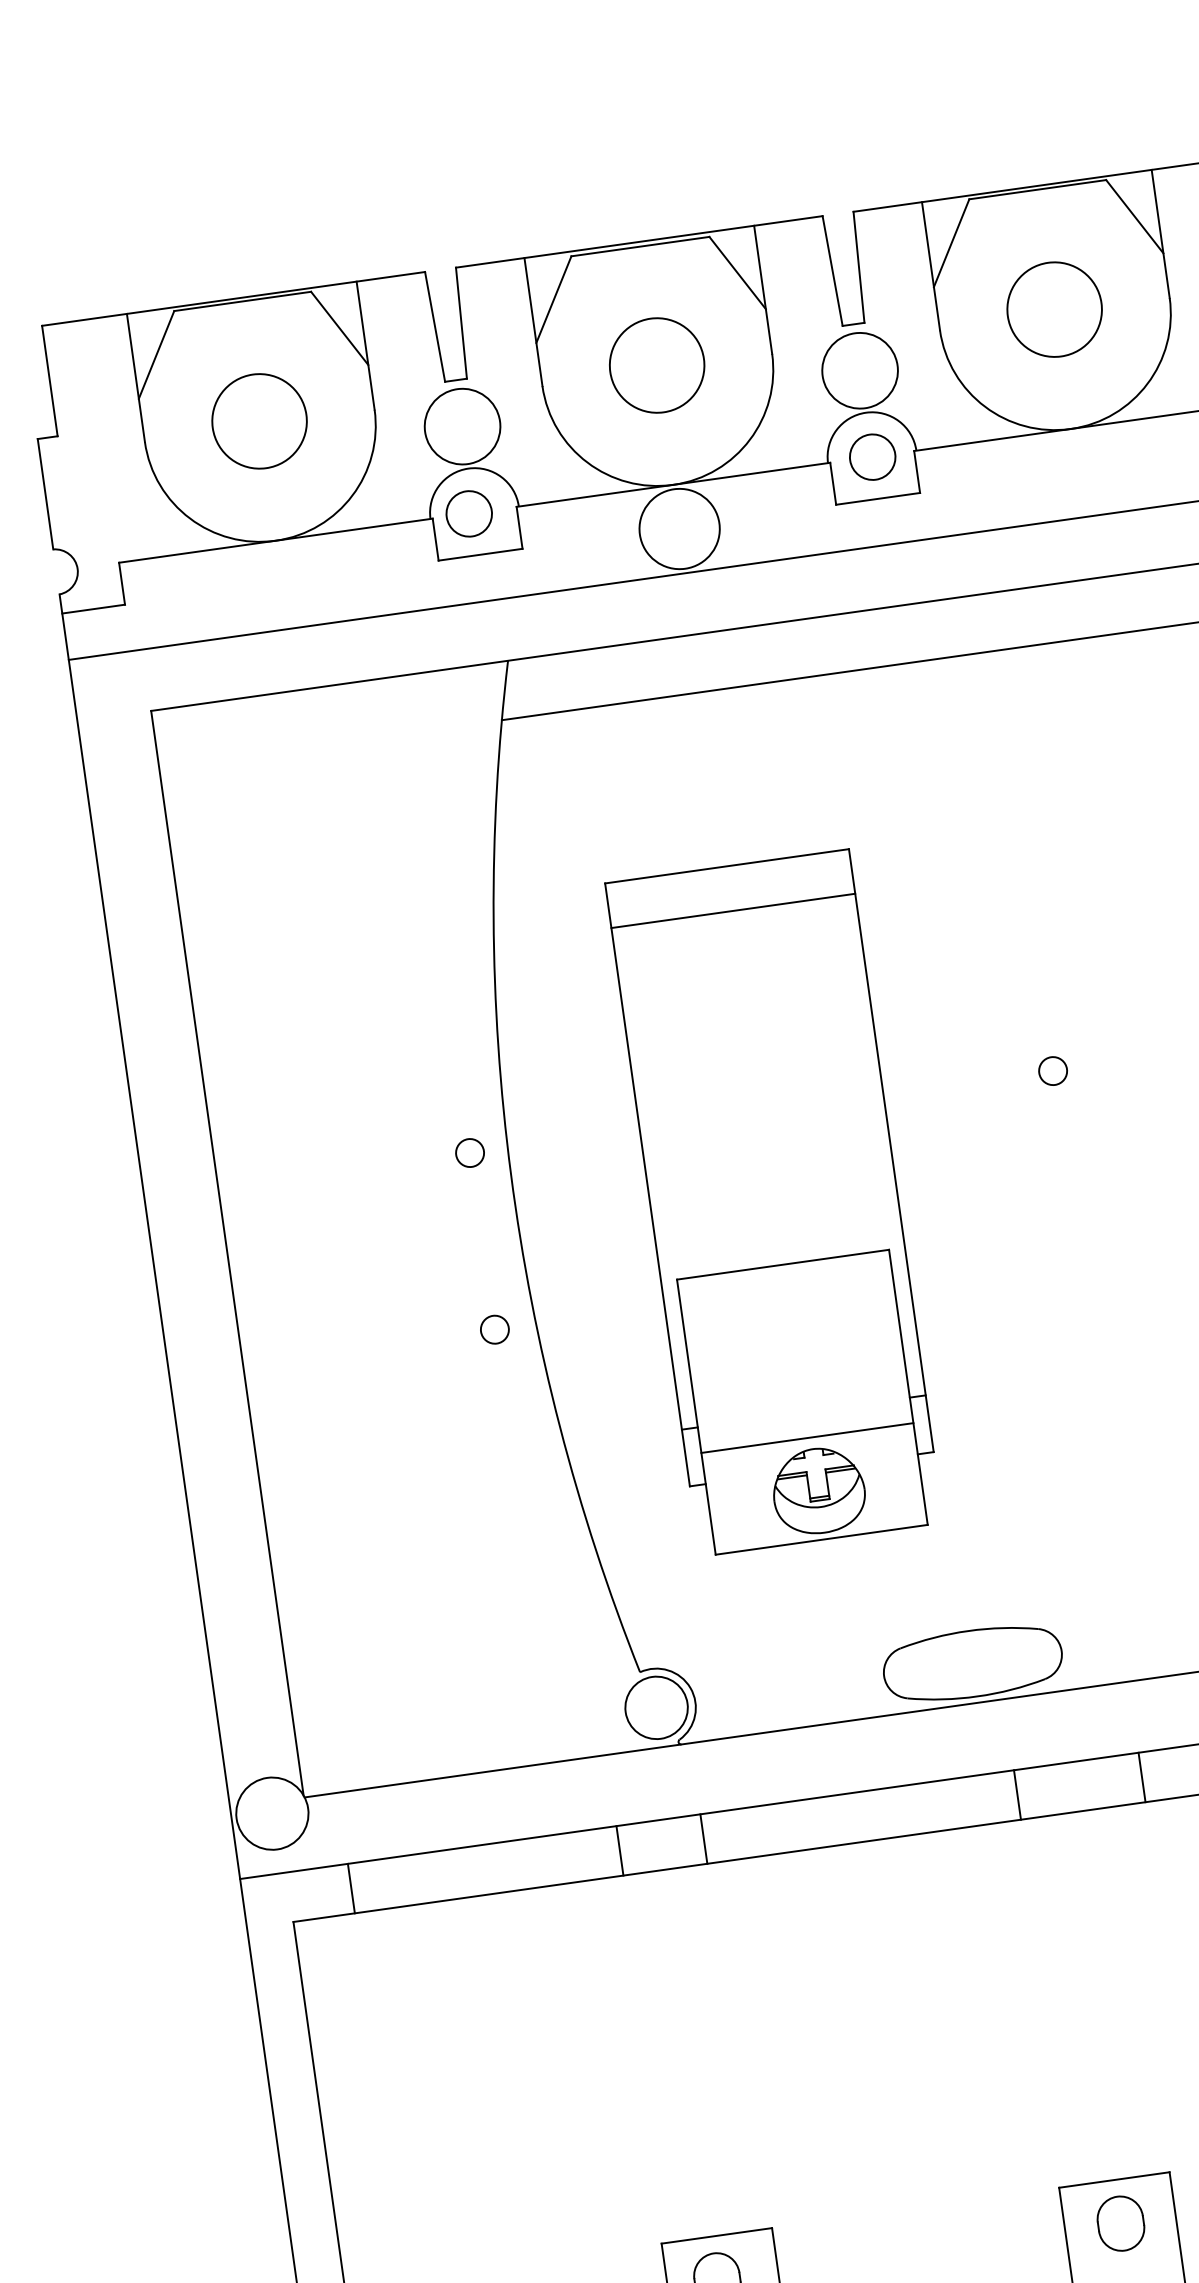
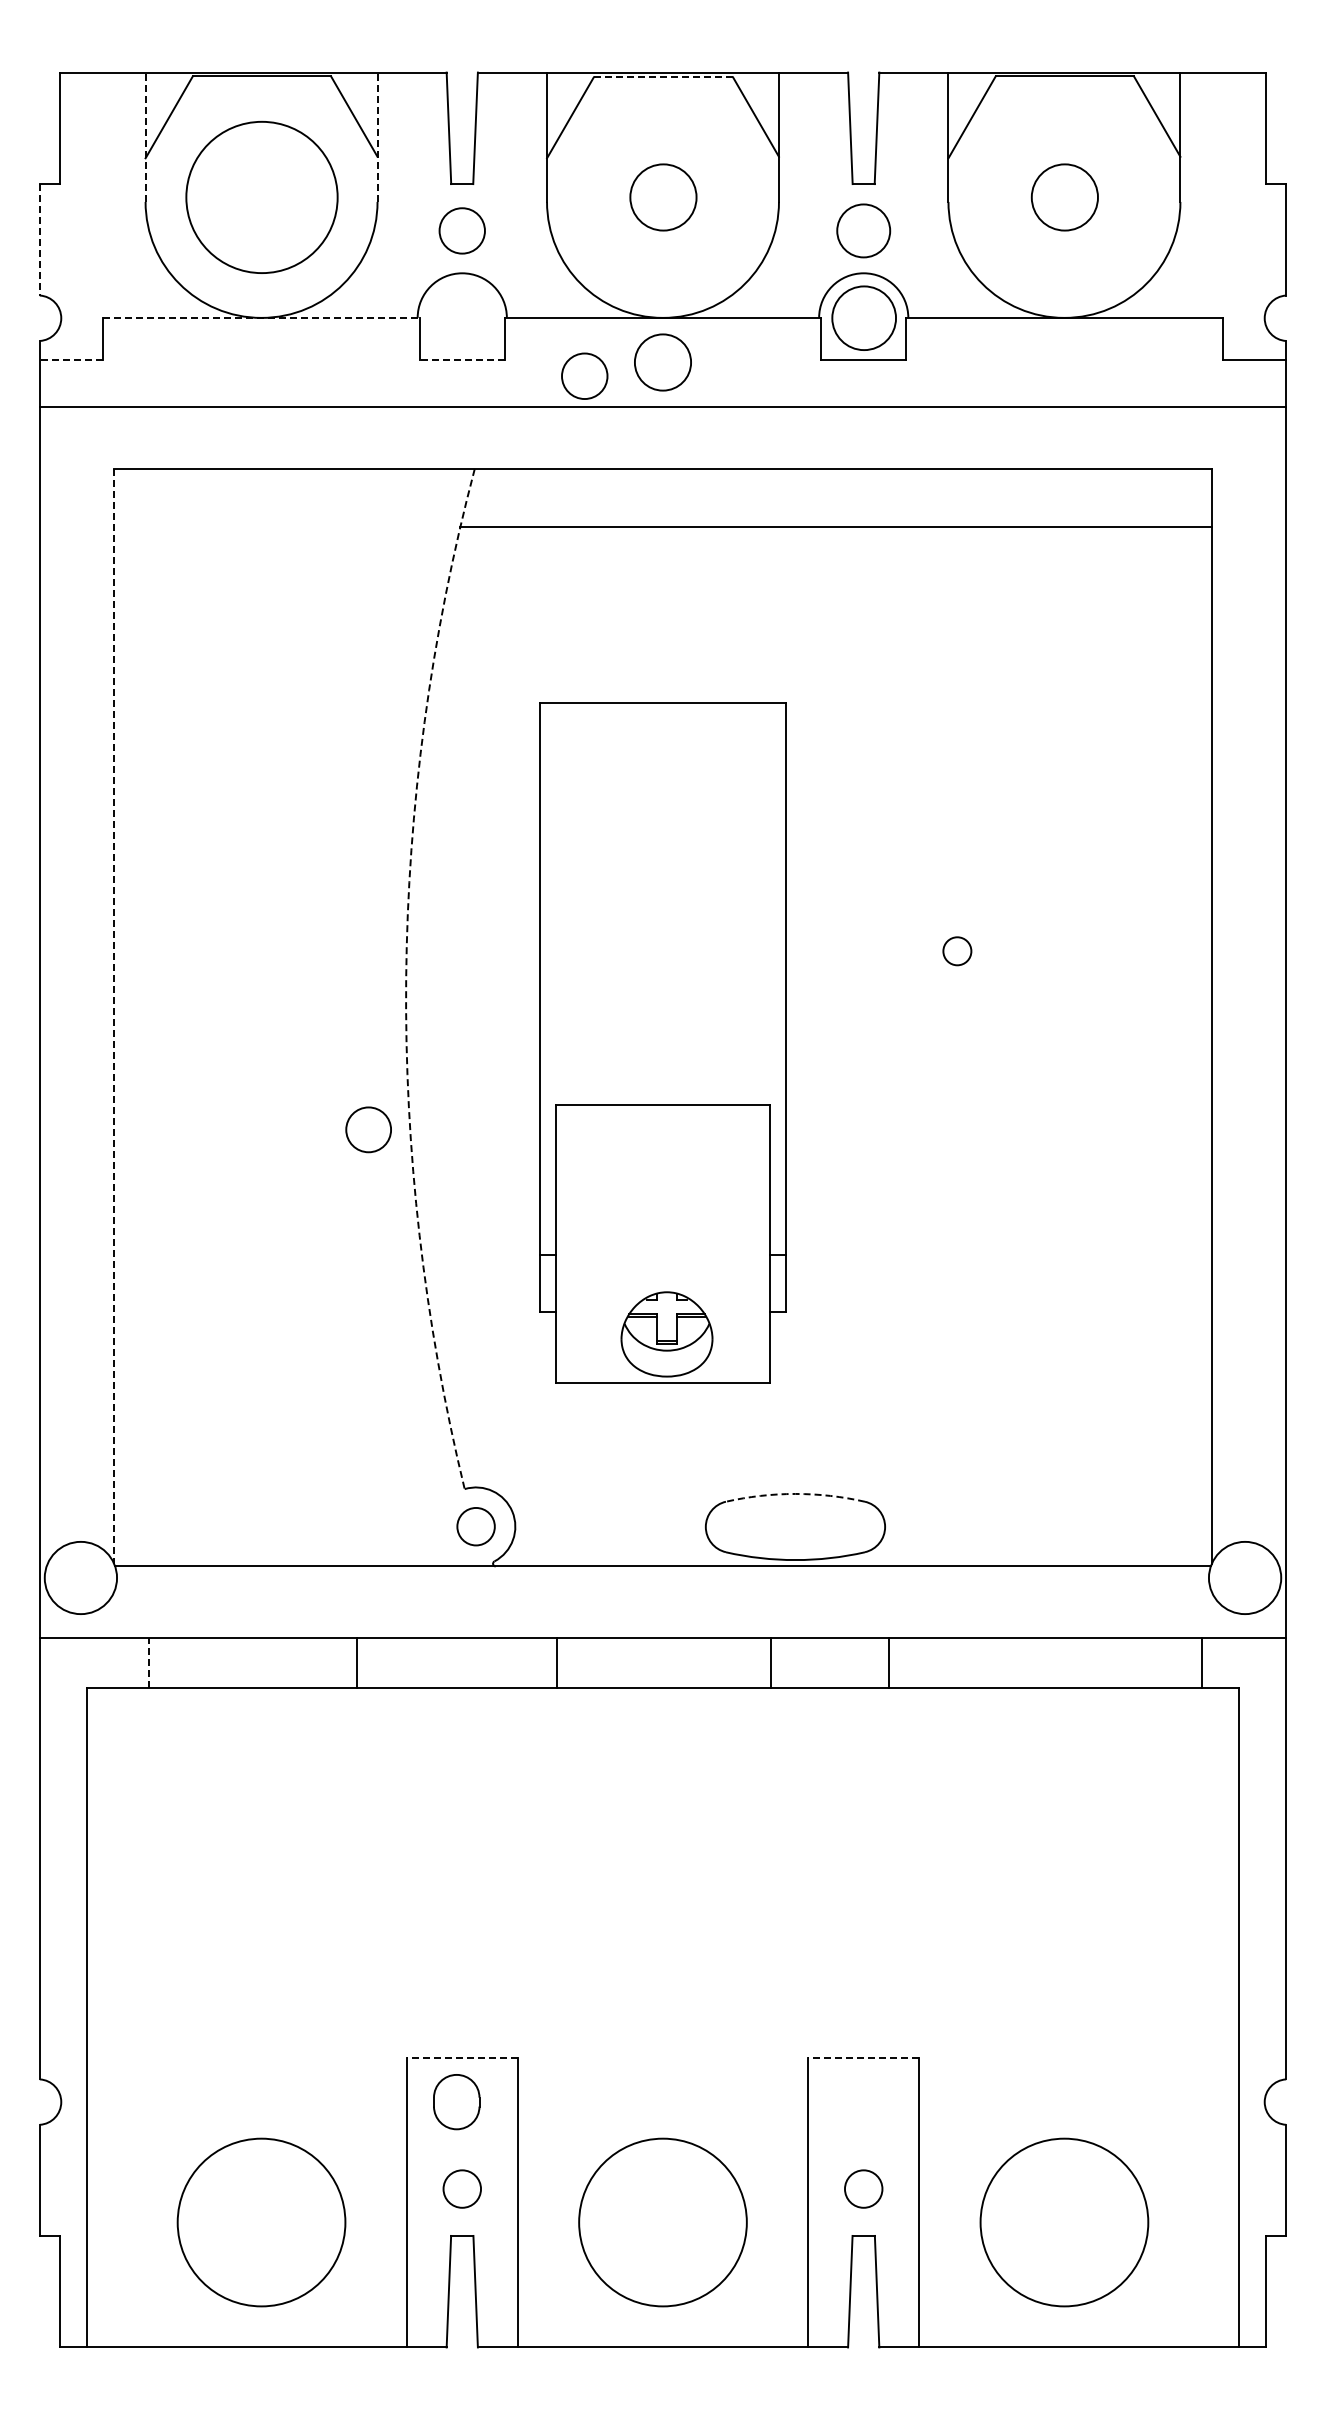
line: (640, 246) -> (663, 77), solid -> dashed
circle: (1054, 309) -> (1064, 197), size x0.7
line: (365, 345) -> (377, 137), solid -> dashed
circle: (657, 365) -> (663, 197), size x0.7
circle: (859, 370) -> (863, 230), size x0.7
line: (135, 378) -> (145, 137), solid -> dashed
circle: (259, 421) -> (261, 197), size x1.6
circle: (462, 426) -> (462, 230), size x0.6
circle: (872, 457) -> (863, 318), size x1.4
line: (45, 493) -> (39, 239), solid -> dashed
circle: (468, 513) -> (584, 375), moved
circle: (679, 529) -> (662, 362), size x0.7
line: (276, 540) -> (262, 317), solid -> dashed
line: (479, 555) -> (461, 360), solid -> dashed
line: (93, 609) -> (71, 360), solid -> dashed
line: (732, 911) -> (662, 748), removed
circle: (469, 1153) -> (368, 951), removed
arc: (511, 1174) -> (406, 978), solid -> dashed
line: (227, 1252) -> (114, 1016), solid -> dashed
circle: (494, 1329) -> (368, 1129), size x1.6
line: (806, 1438) -> (662, 1280), removed
arc: (968, 1630) -> (795, 1493), solid -> dashed
circle: (655, 1707) -> (475, 1526), size x0.6
line: (1142, 1777) -> (889, 1663), moved
line: (1017, 1795) -> (771, 1663), moved
line: (703, 1839) -> (556, 1663), moved
line: (619, 1851) -> (356, 1663), moved
line: (351, 1888) -> (148, 1663), solid -> dashed
line: (1114, 2179) -> (863, 2057), solid -> dashed
part: (1120, 2224) -> (863, 2102), removed
line: (717, 2235) -> (462, 2057), solid -> dashed

